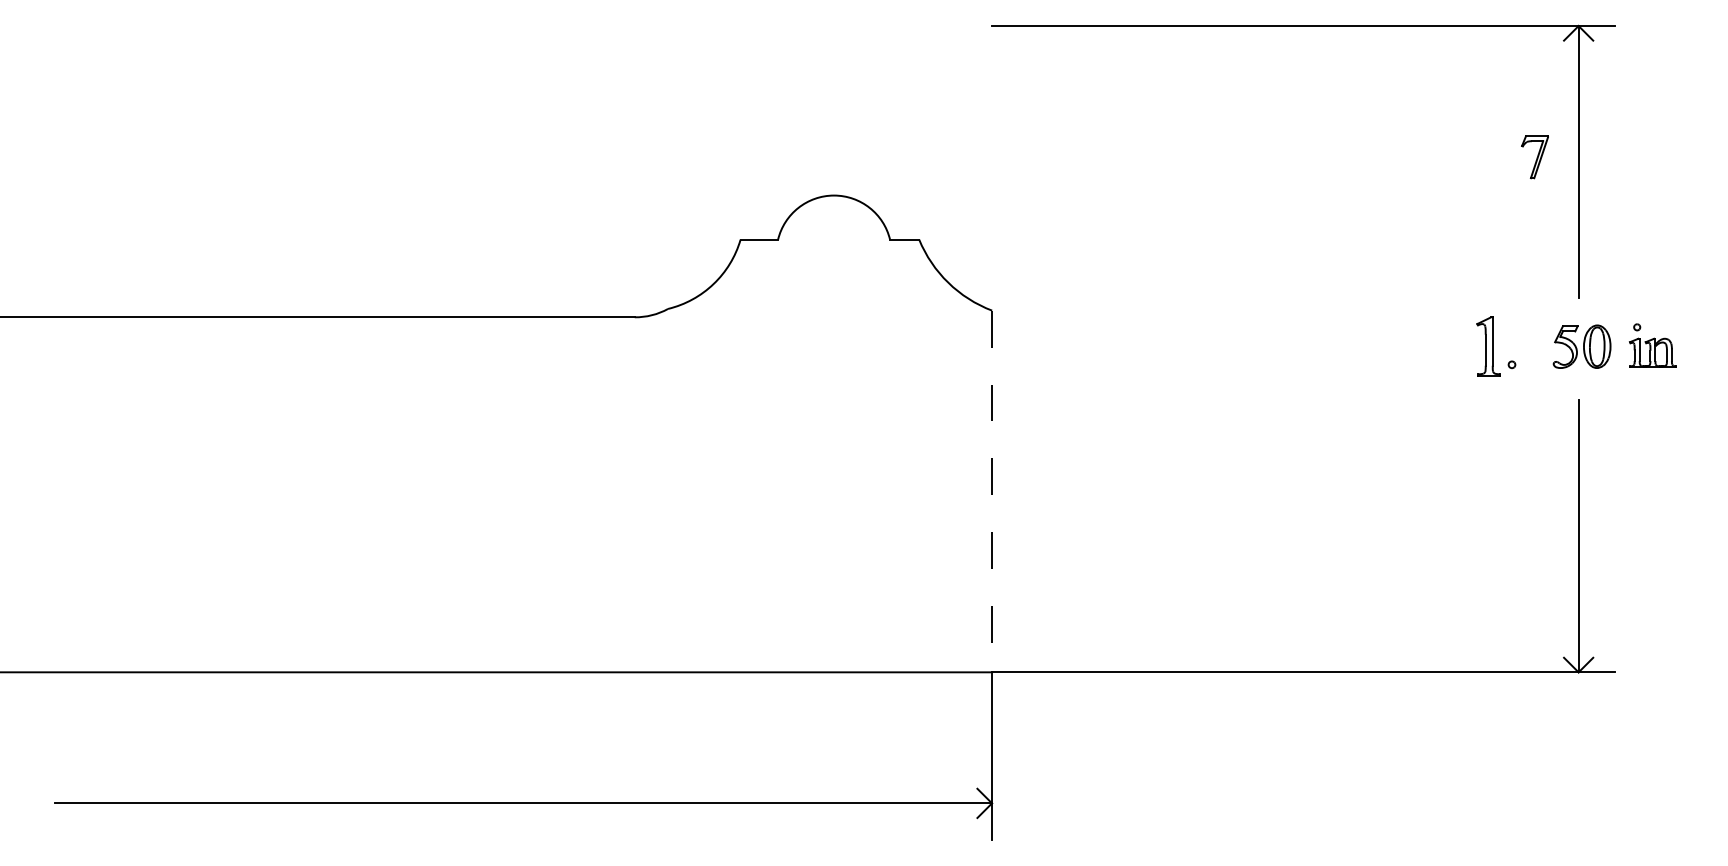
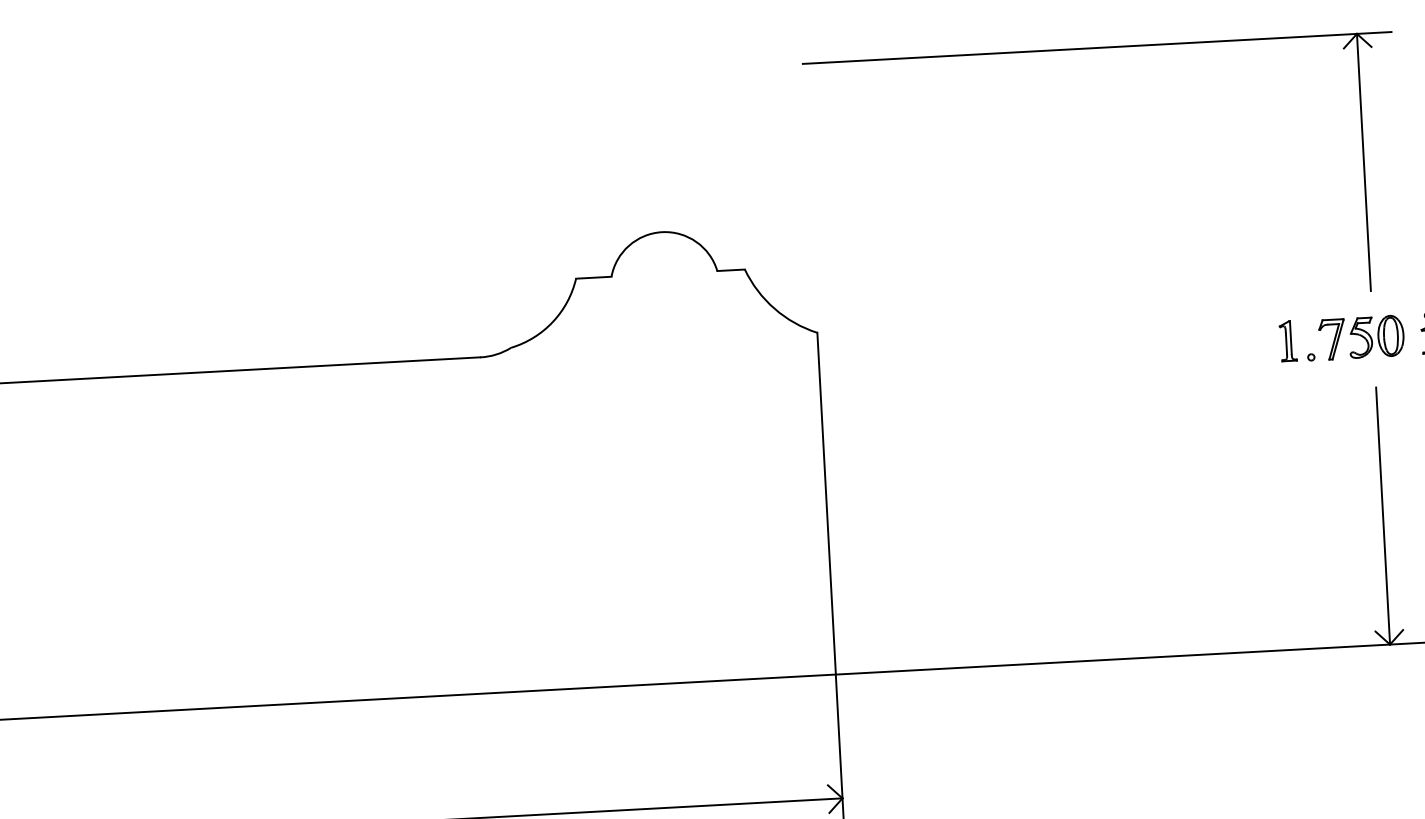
part: (1534, 157) -> (1331, 339), moved
part: (1488, 345) -> (1288, 340), size x0.71
line: (992, 491) -> (826, 503), dashed -> solid

